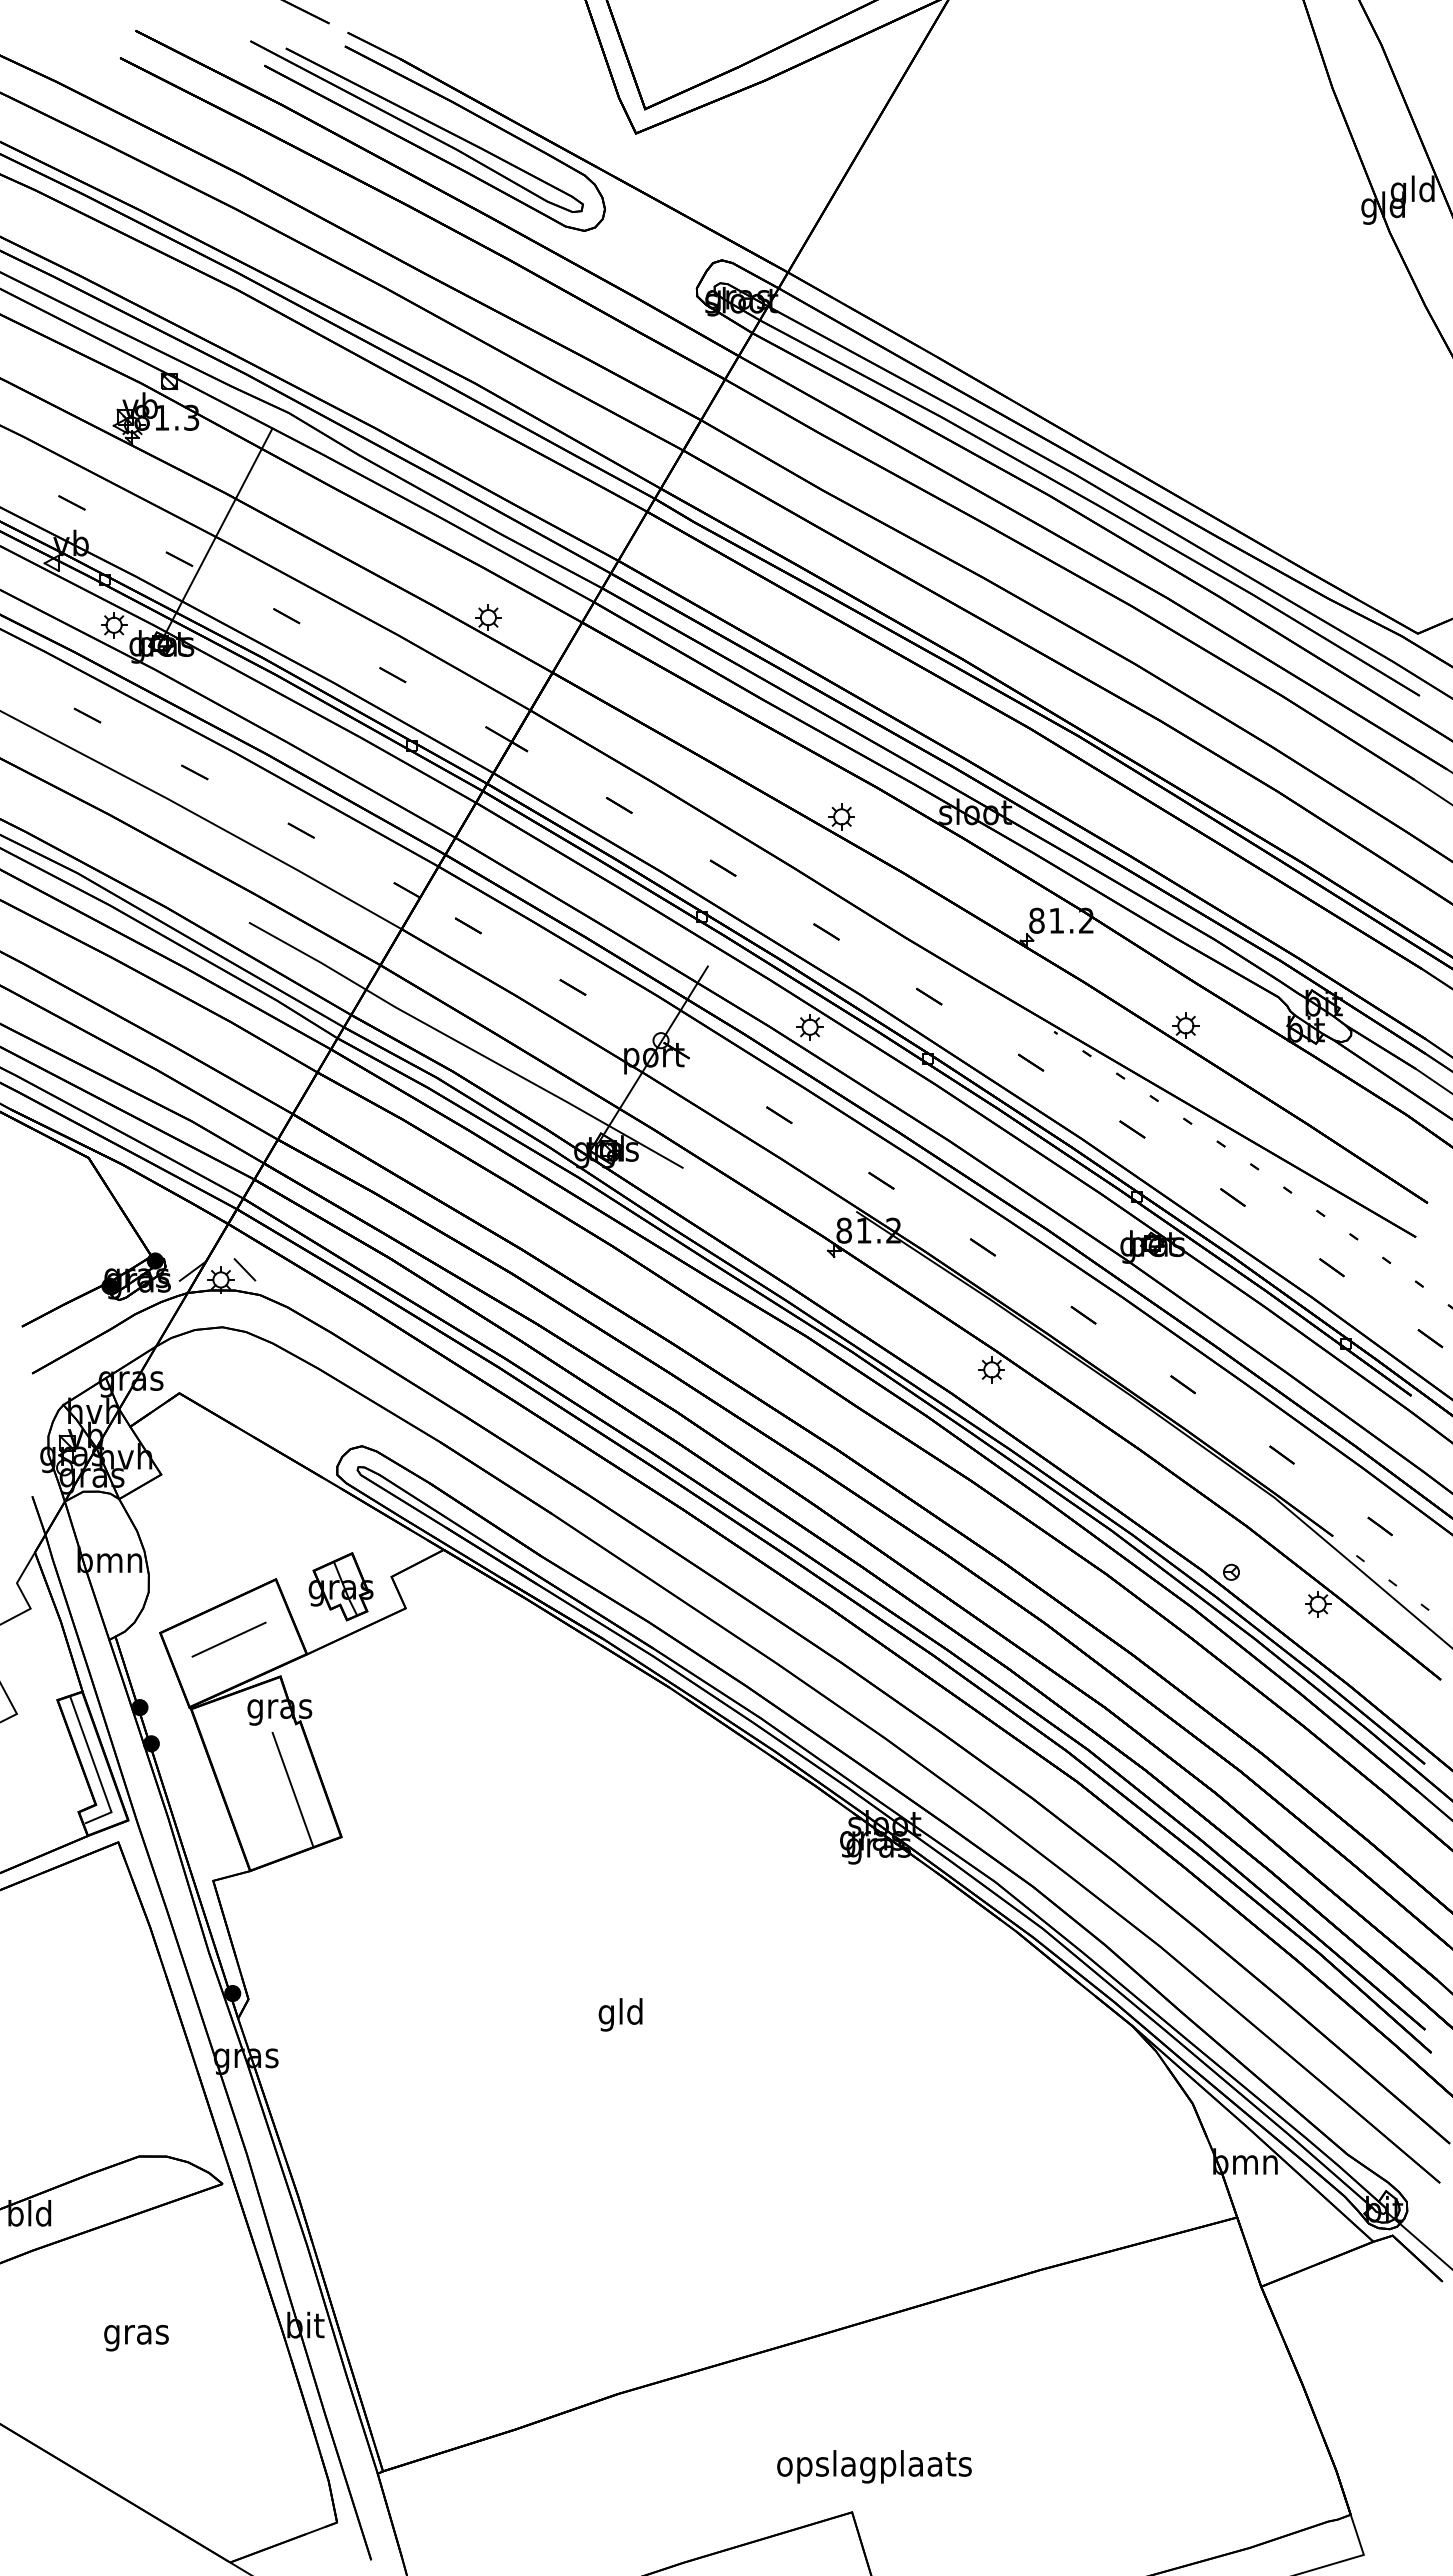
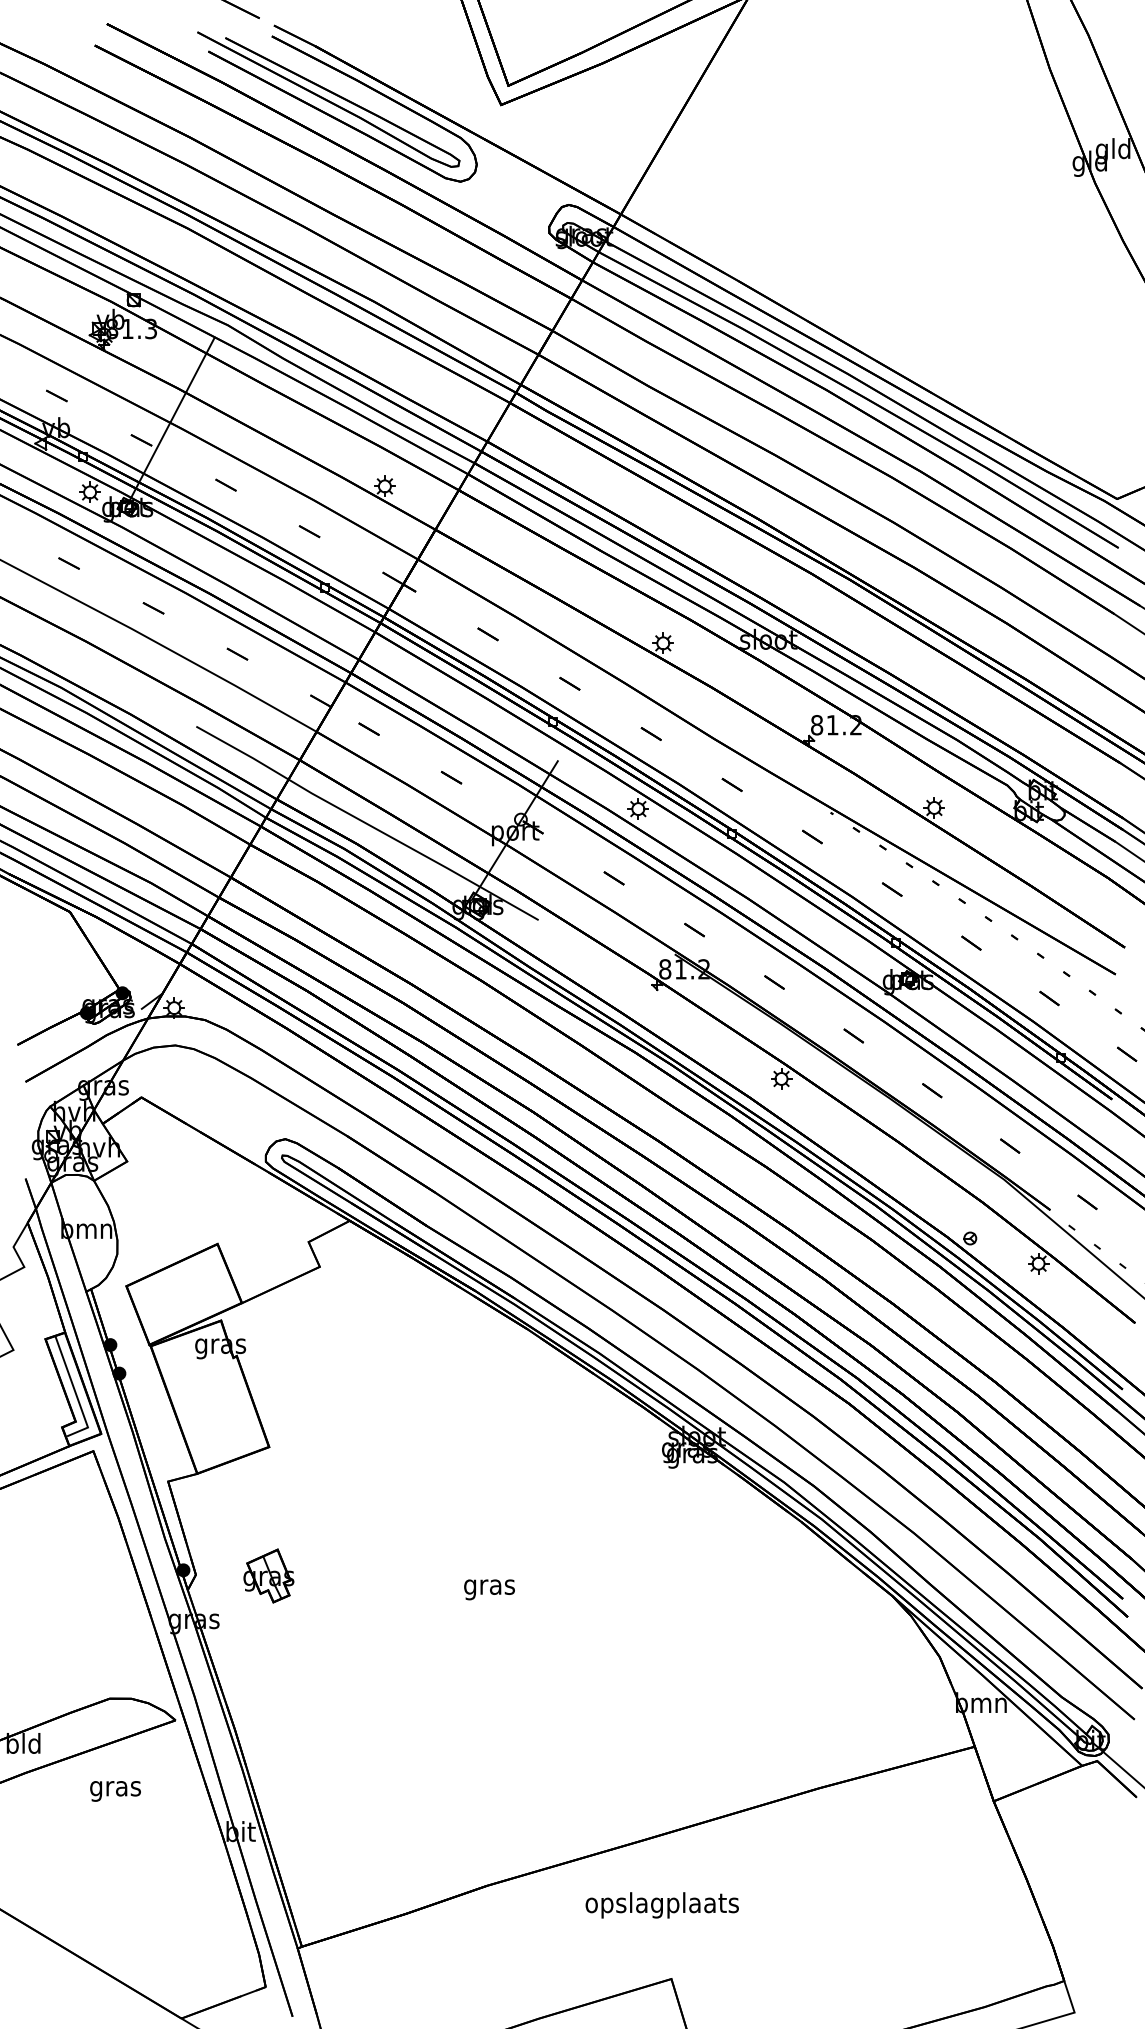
line: (244, 1269) -> (192, 999), removed
part: (340, 1586) -> (268, 1575), moved
line: (228, 1639) -> (180, 1291), removed
line: (292, 1789) -> (230, 1409), removed
text: (620, 2014) -> (488, 1586), gld -> gras
text: (136, 2338) -> (115, 1791), moved
text: (874, 2466) -> (662, 1905), moved

